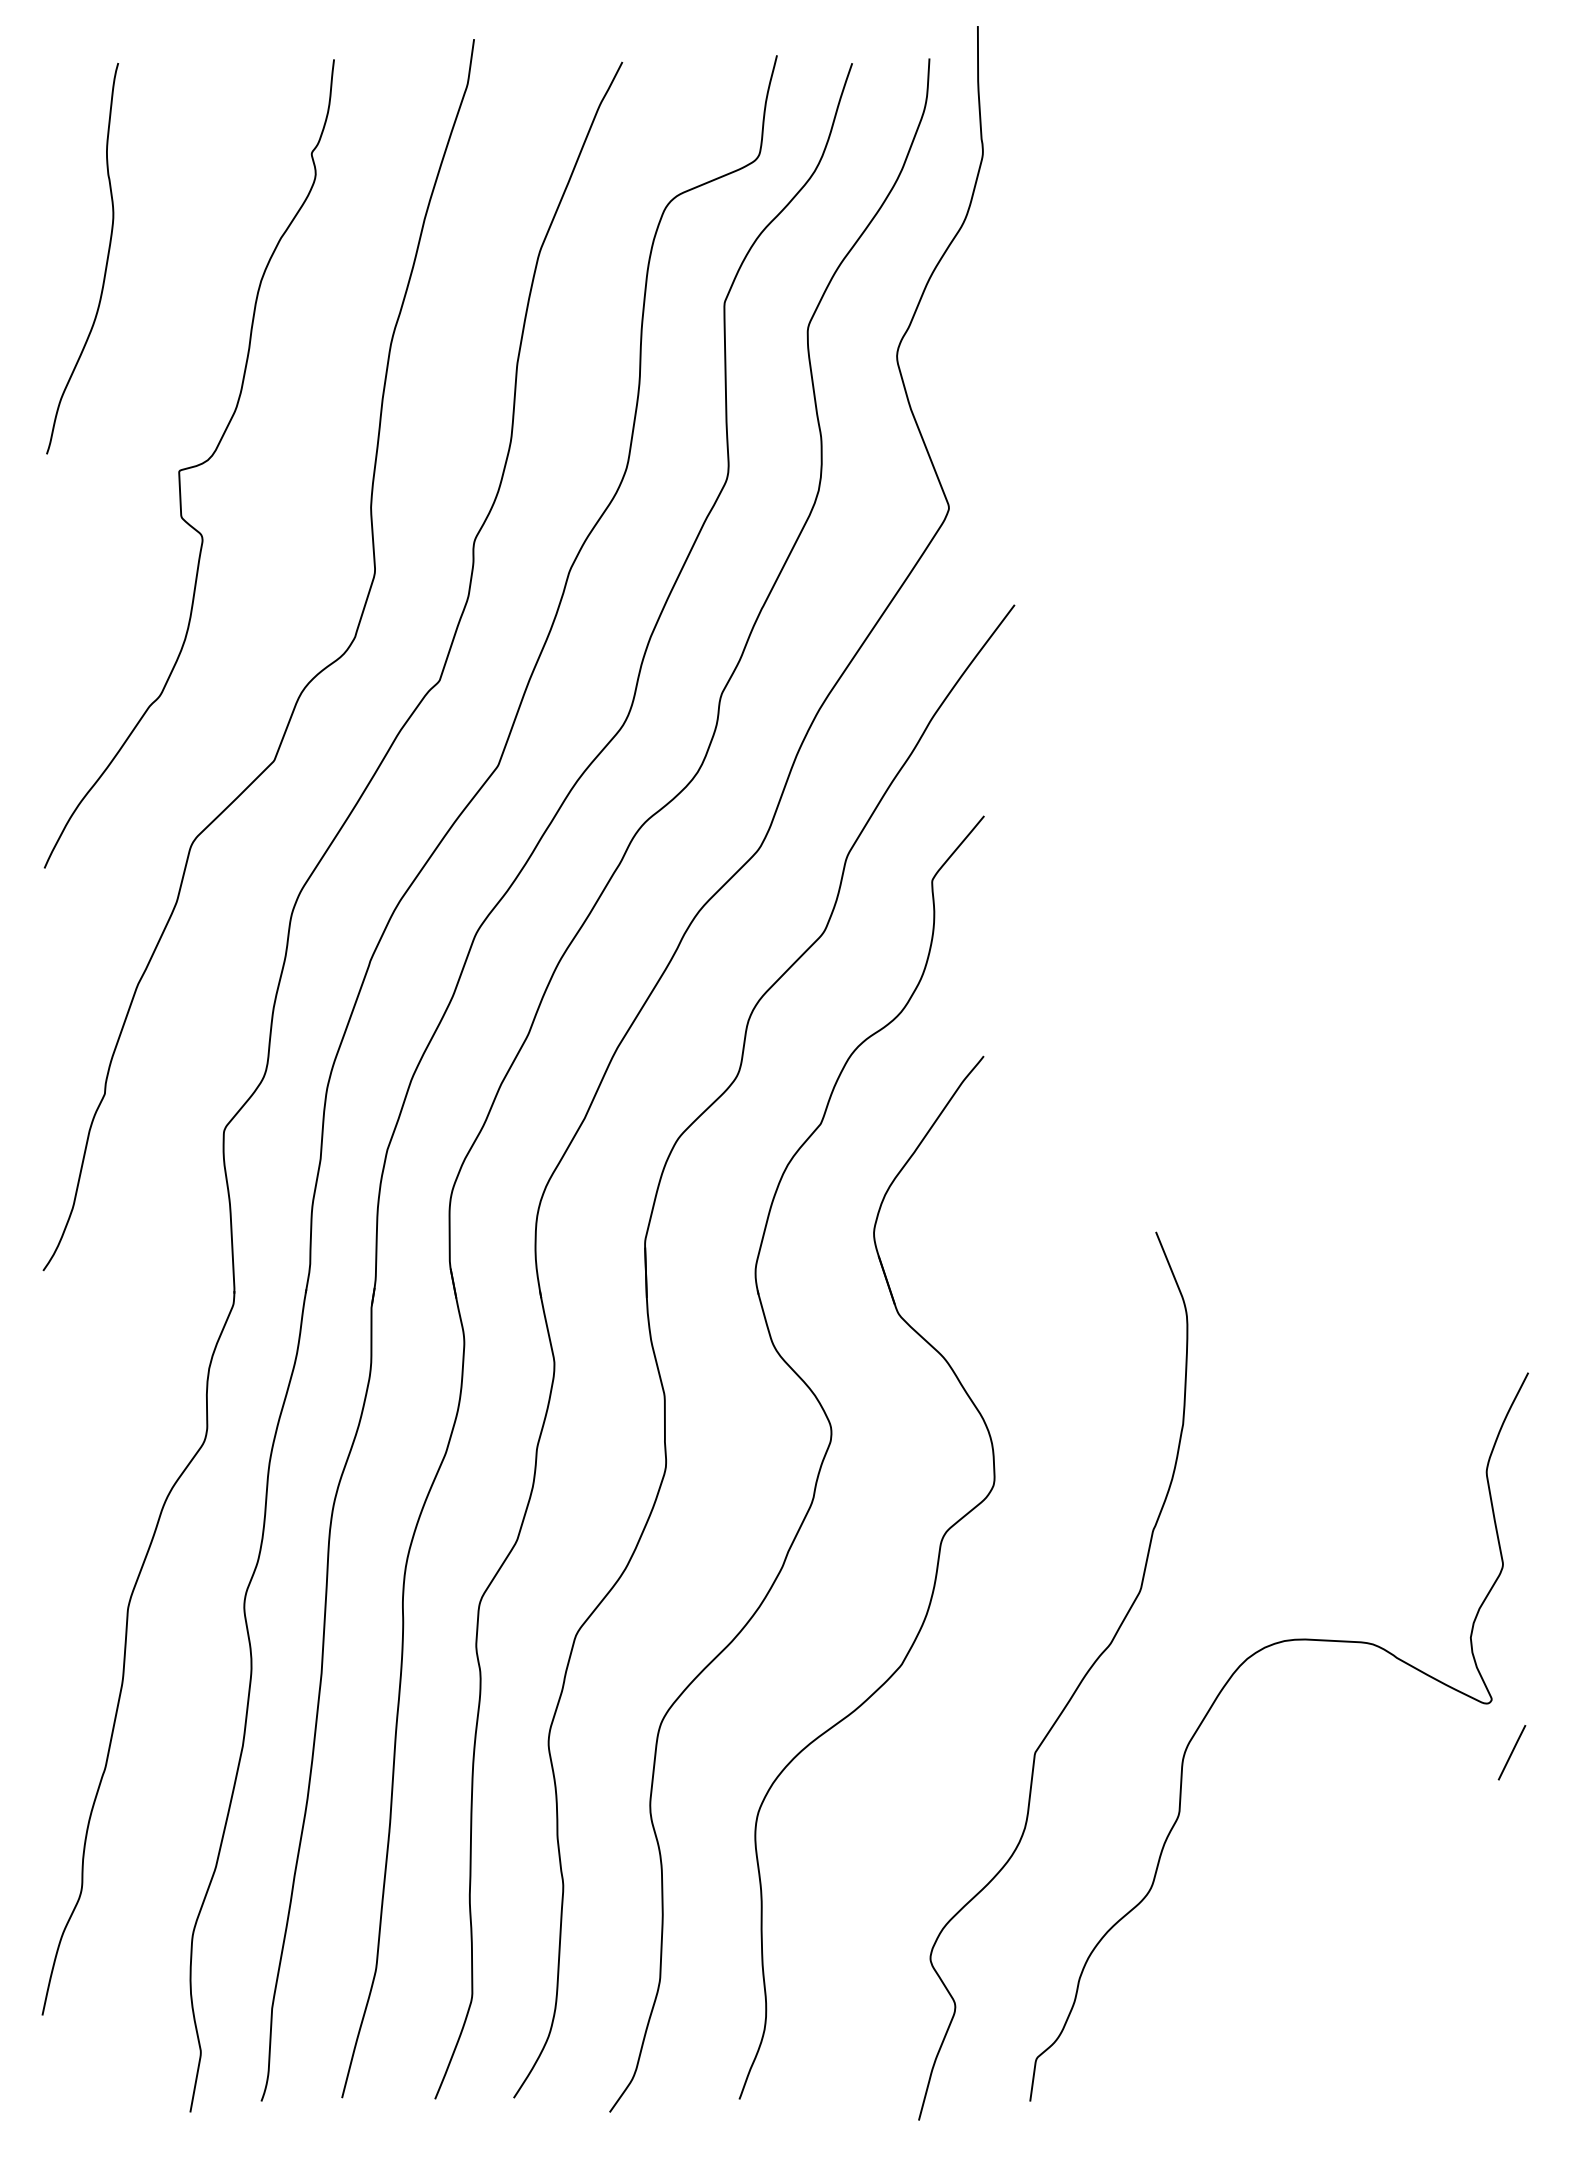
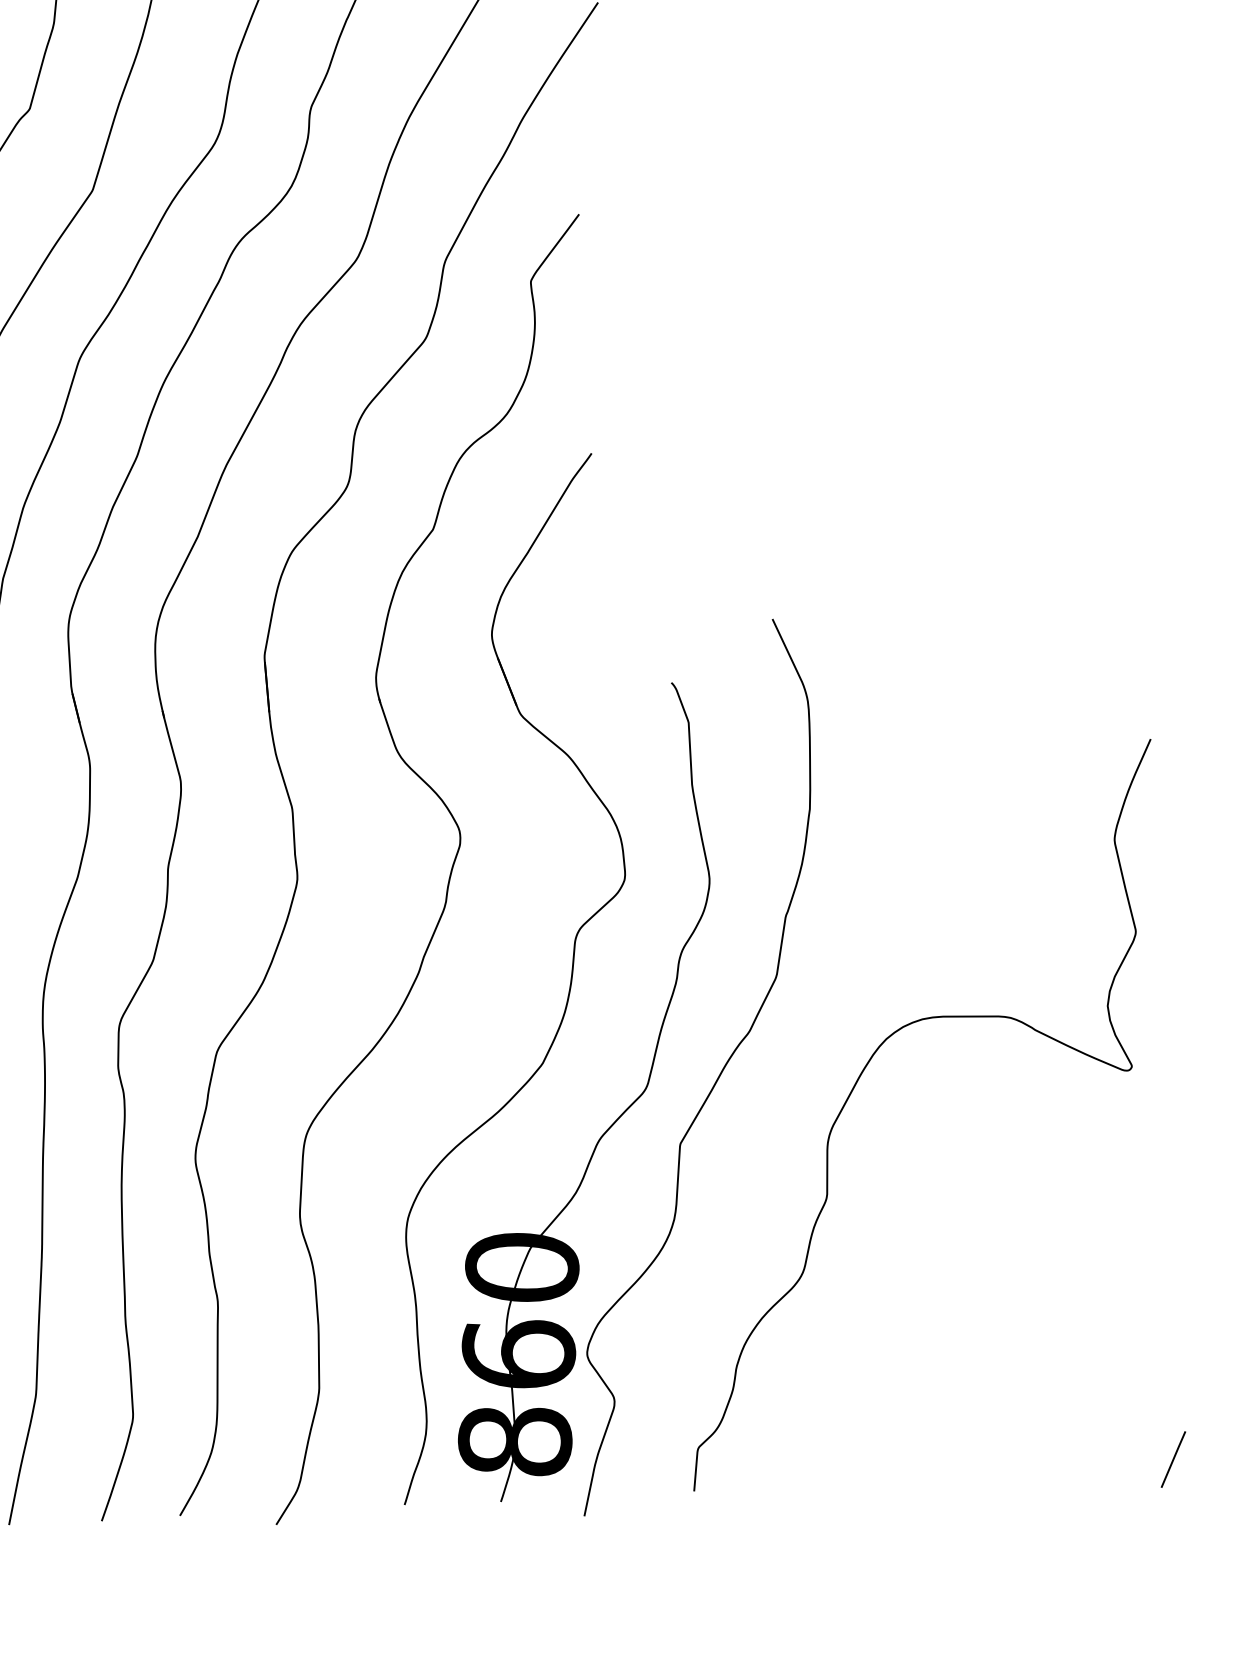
part: (969, 1727) -> (613, 1122), added
line: (1511, 1752) -> (1172, 1459), moved

